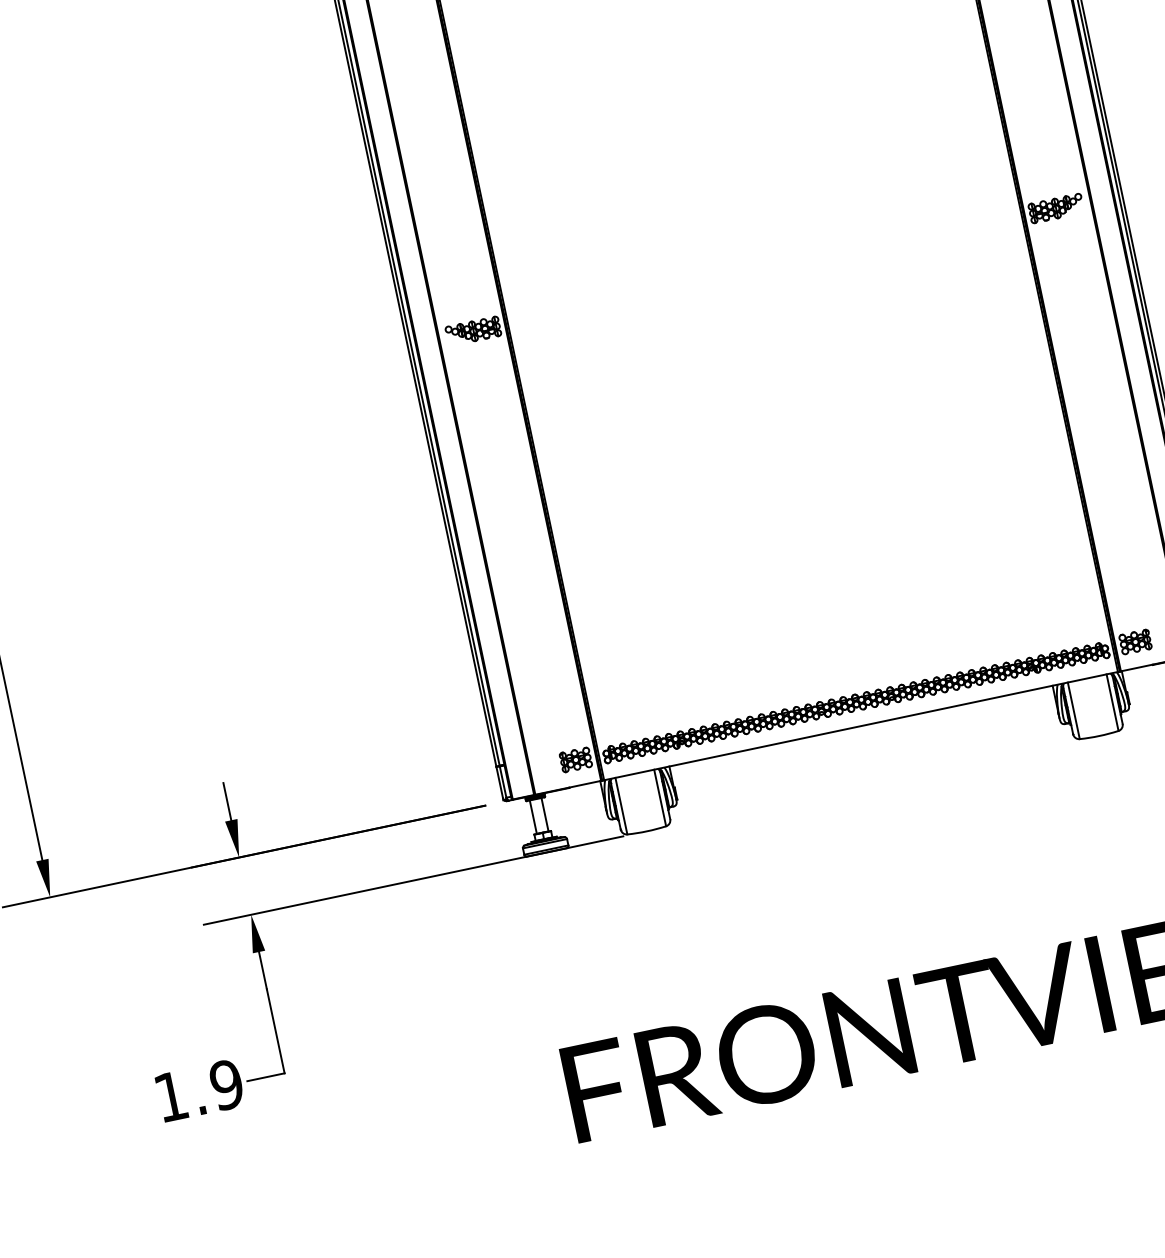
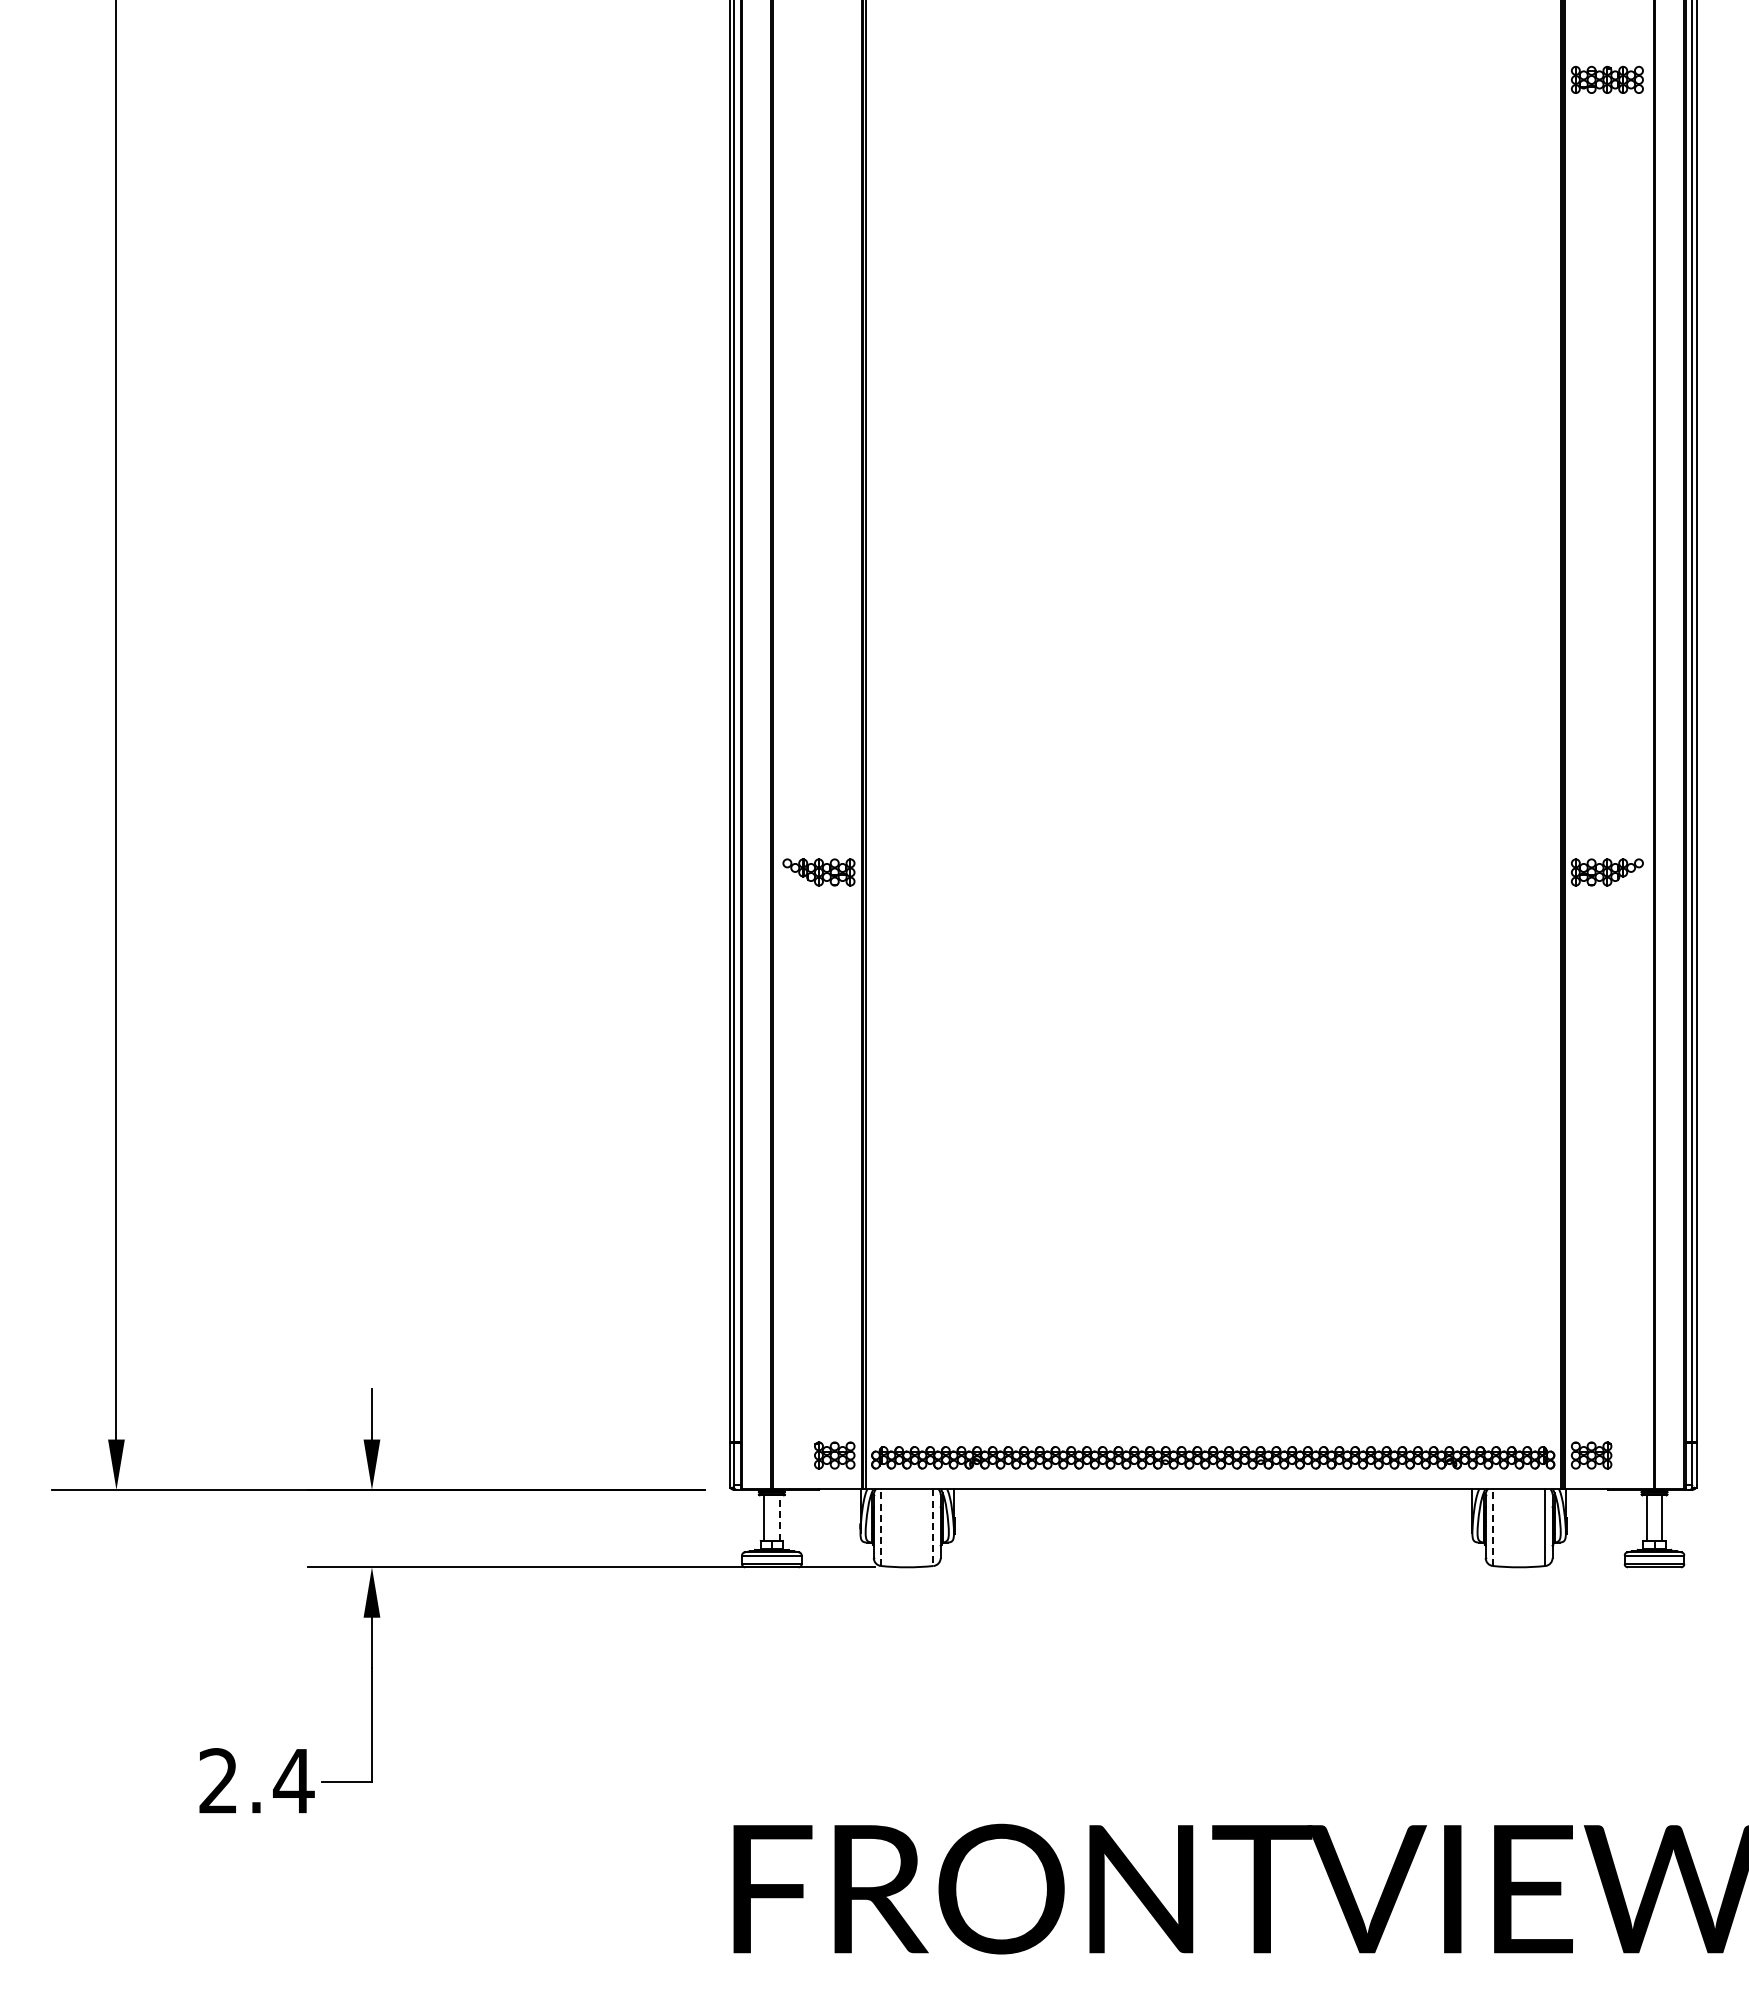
line: (1073, 710) -> (1492, 1527), solid -> dashed
line: (660, 798) -> (933, 1528), solid -> dashed
line: (621, 805) -> (881, 1527), solid -> dashed
line: (544, 814) -> (779, 1517), solid -> dashed
text: (199, 1091) -> (256, 1781), 1.9 -> 2.4

